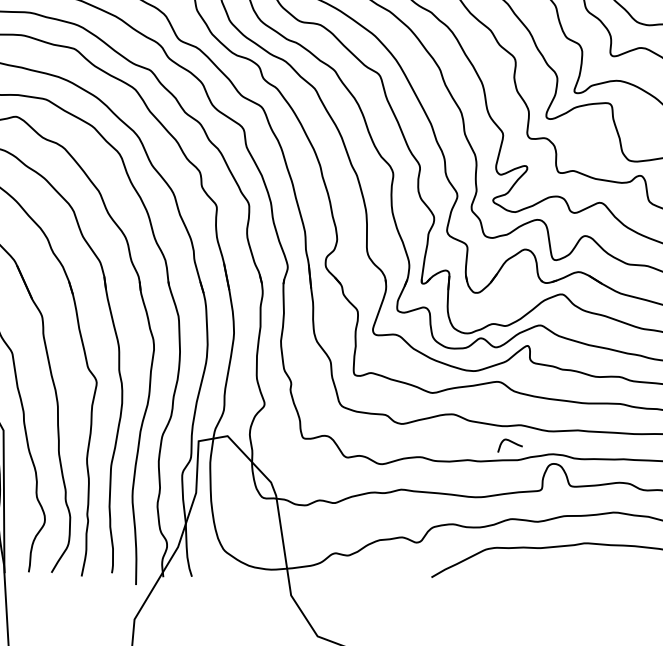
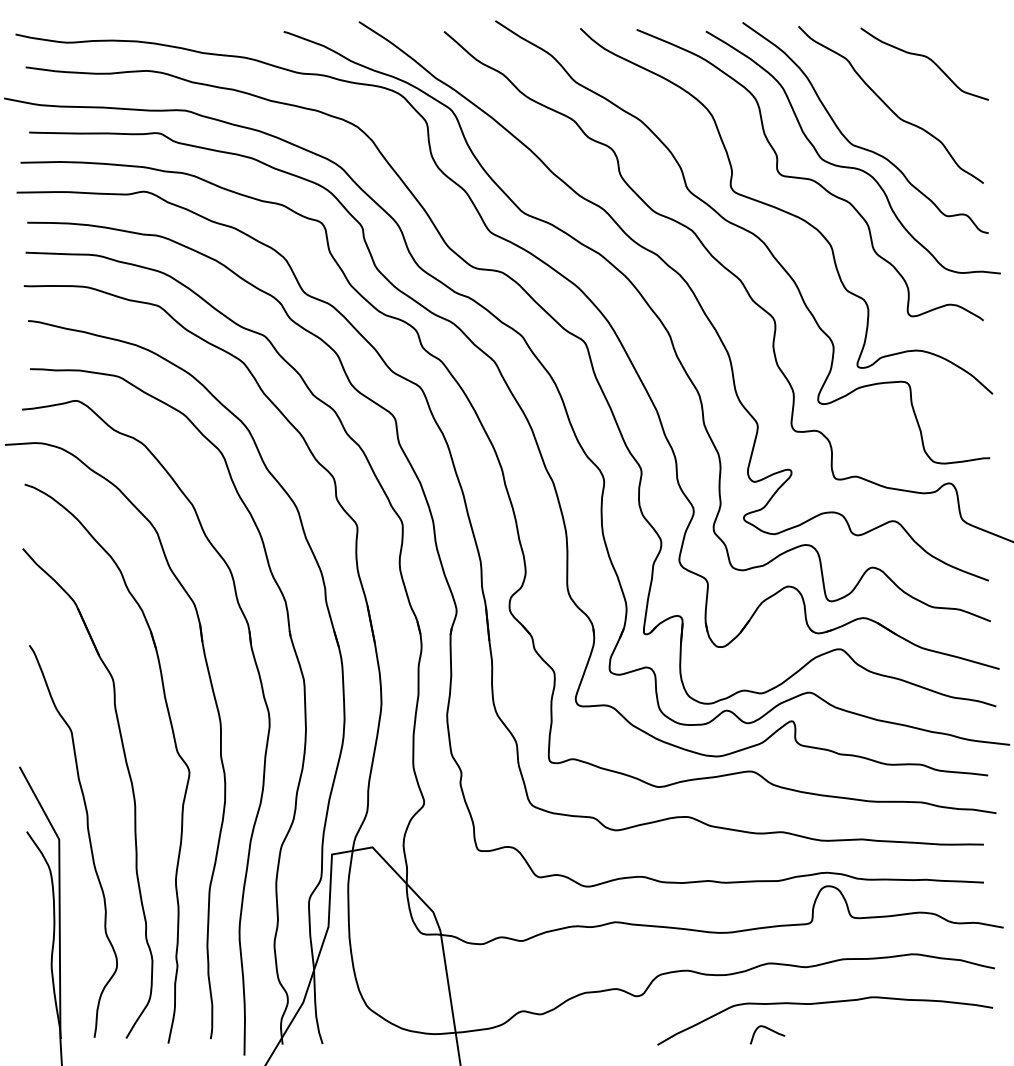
curve: (511, 442) -> (769, 1030), moved

